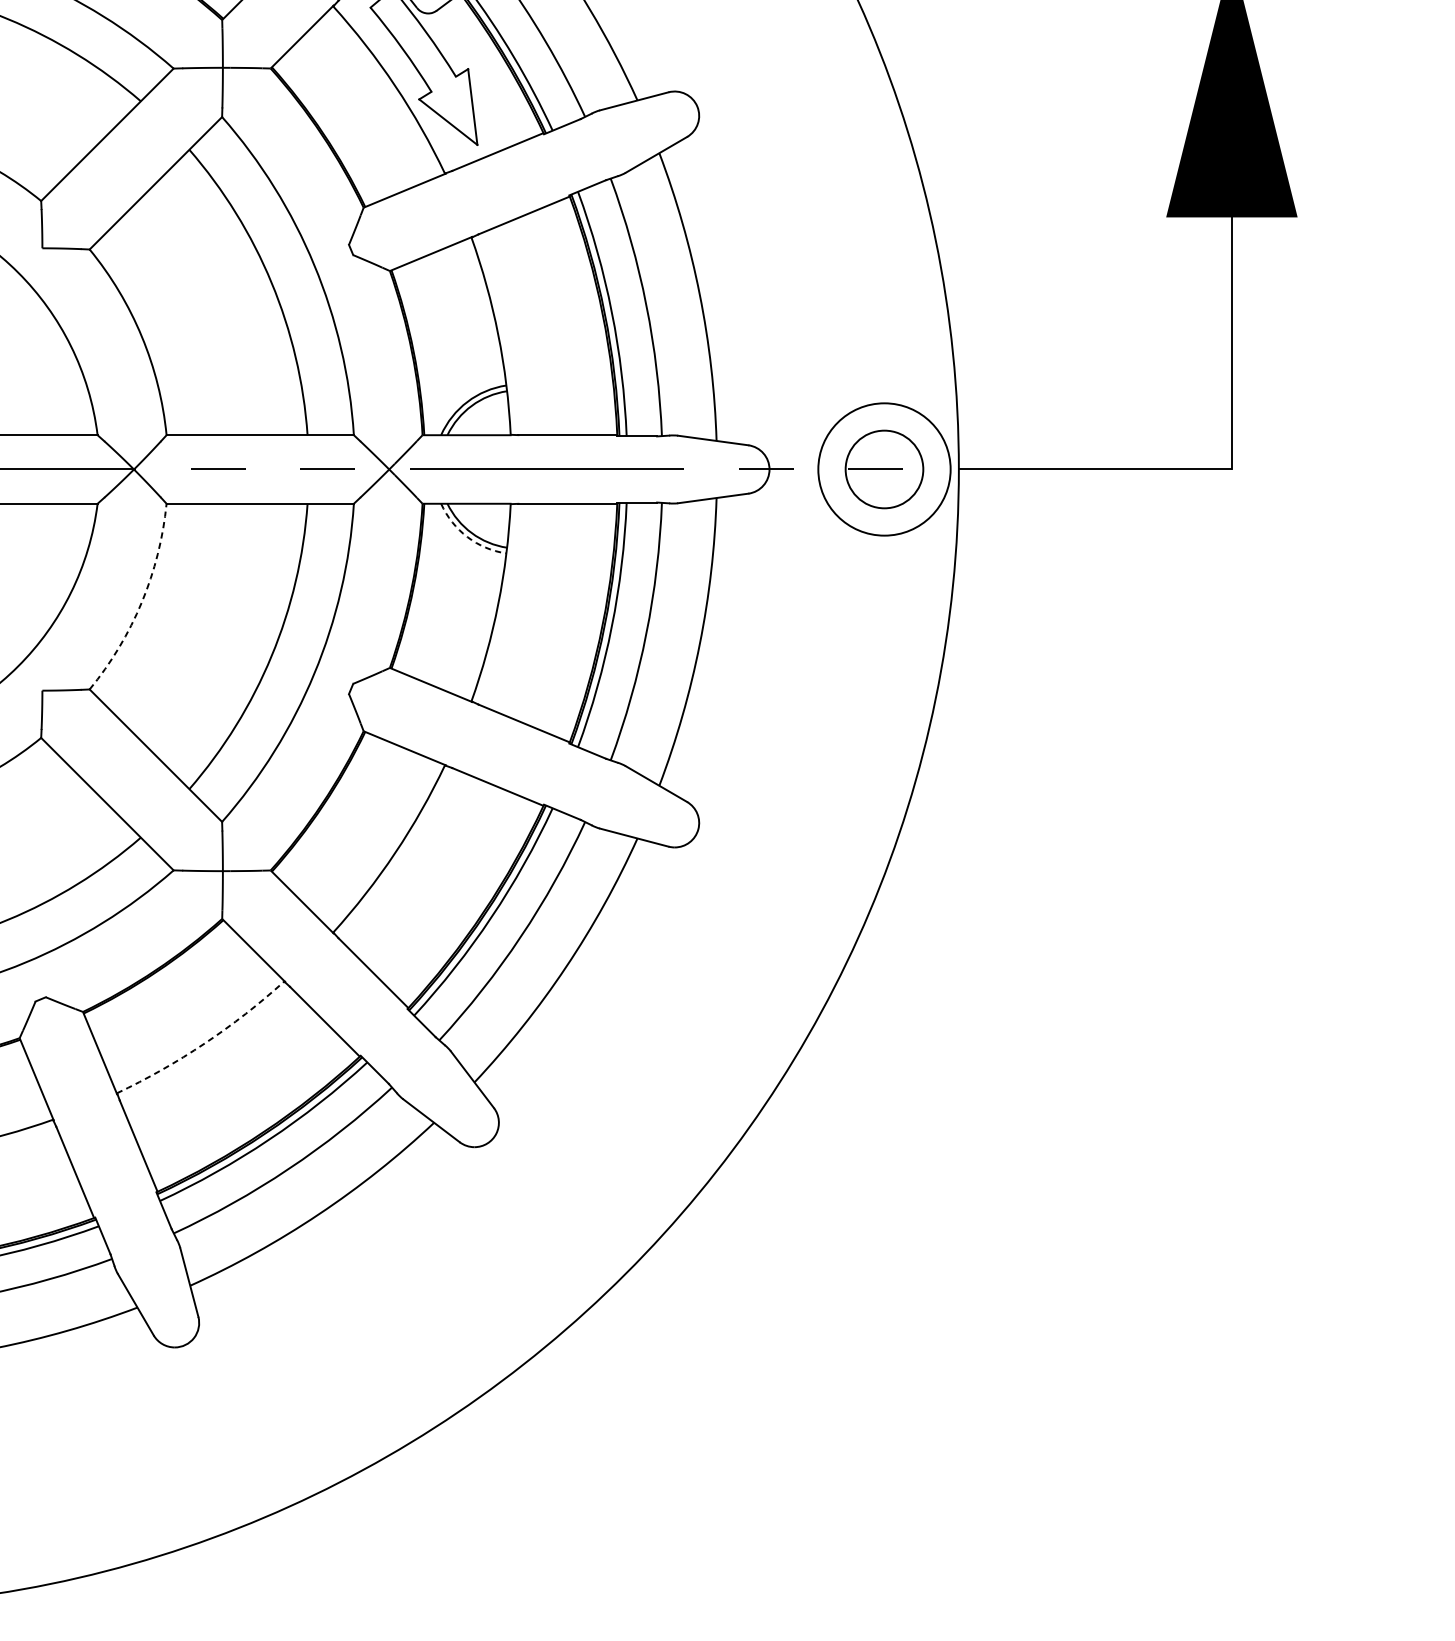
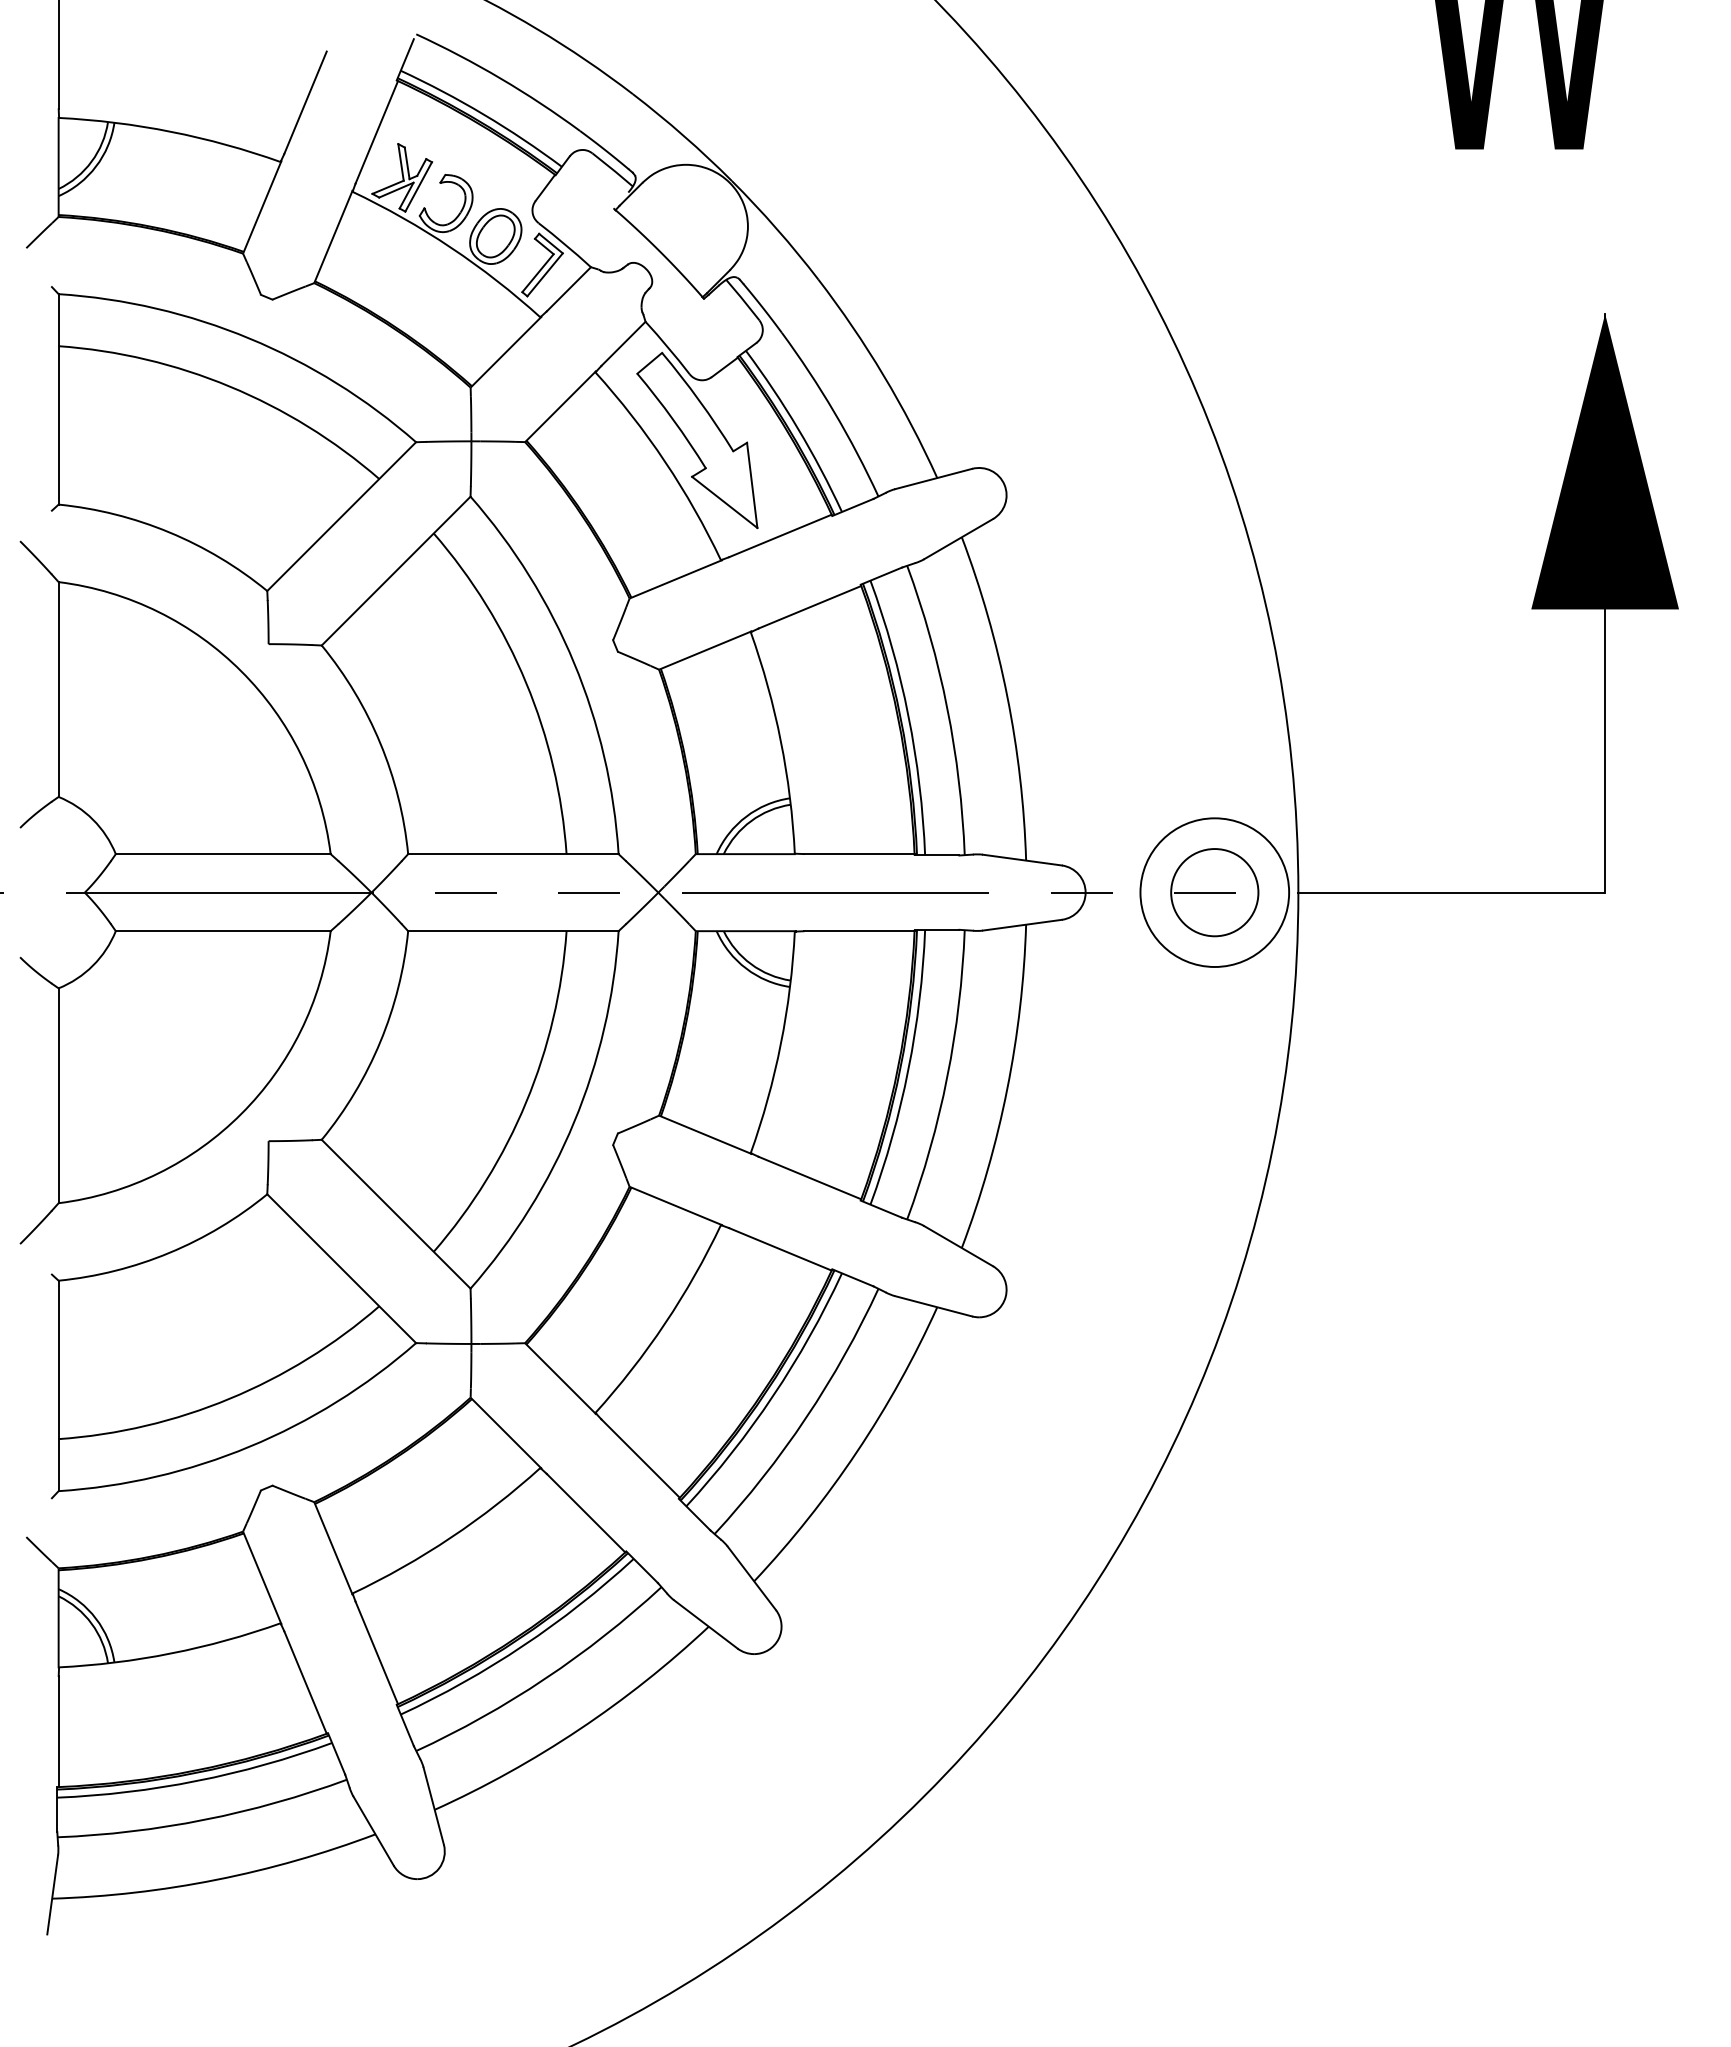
arc: (467, 536) -> (746, 968), dashed -> solid
arc: (141, 601) -> (380, 1041), dashed -> solid
arc: (205, 1043) -> (451, 1537), dashed -> solid

